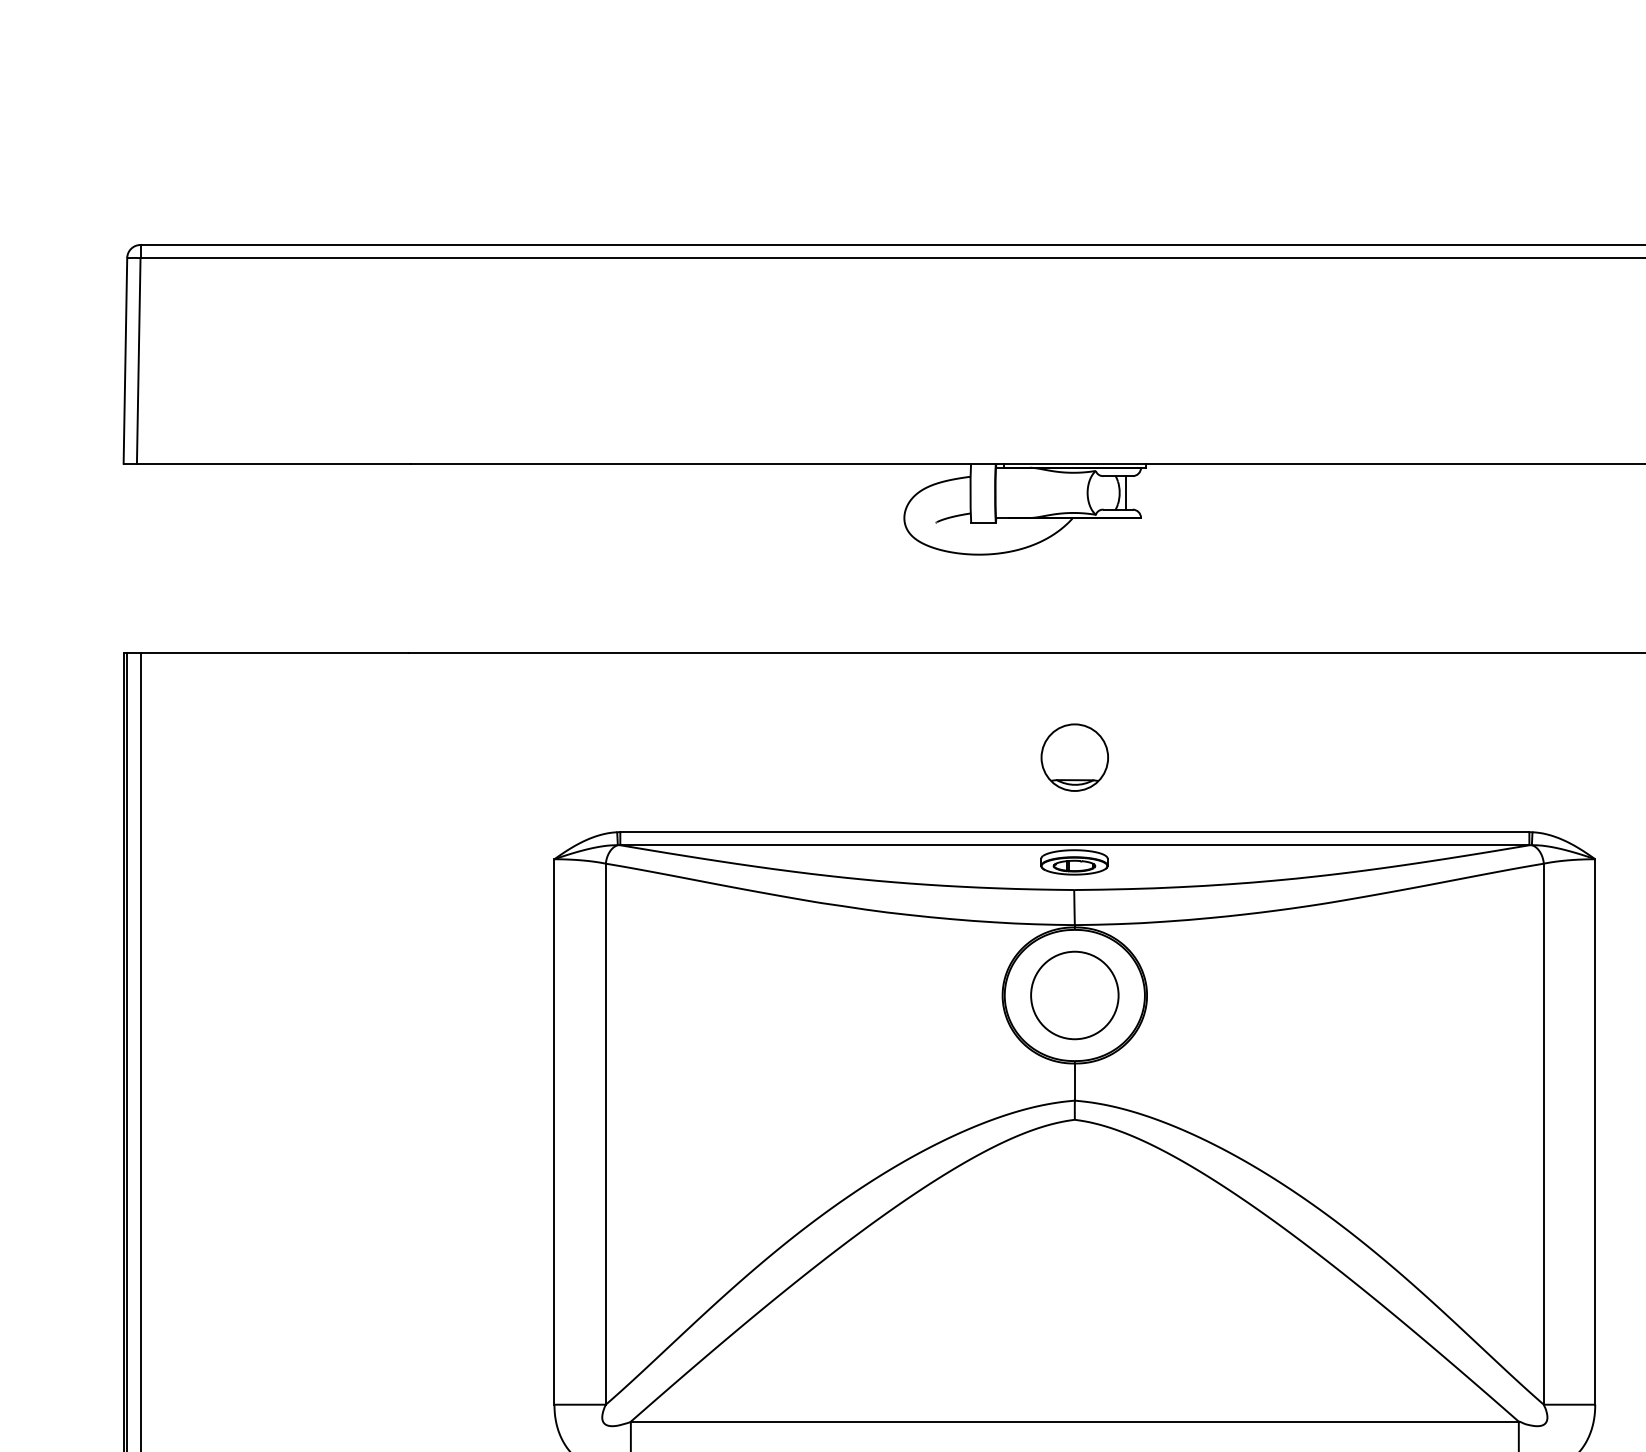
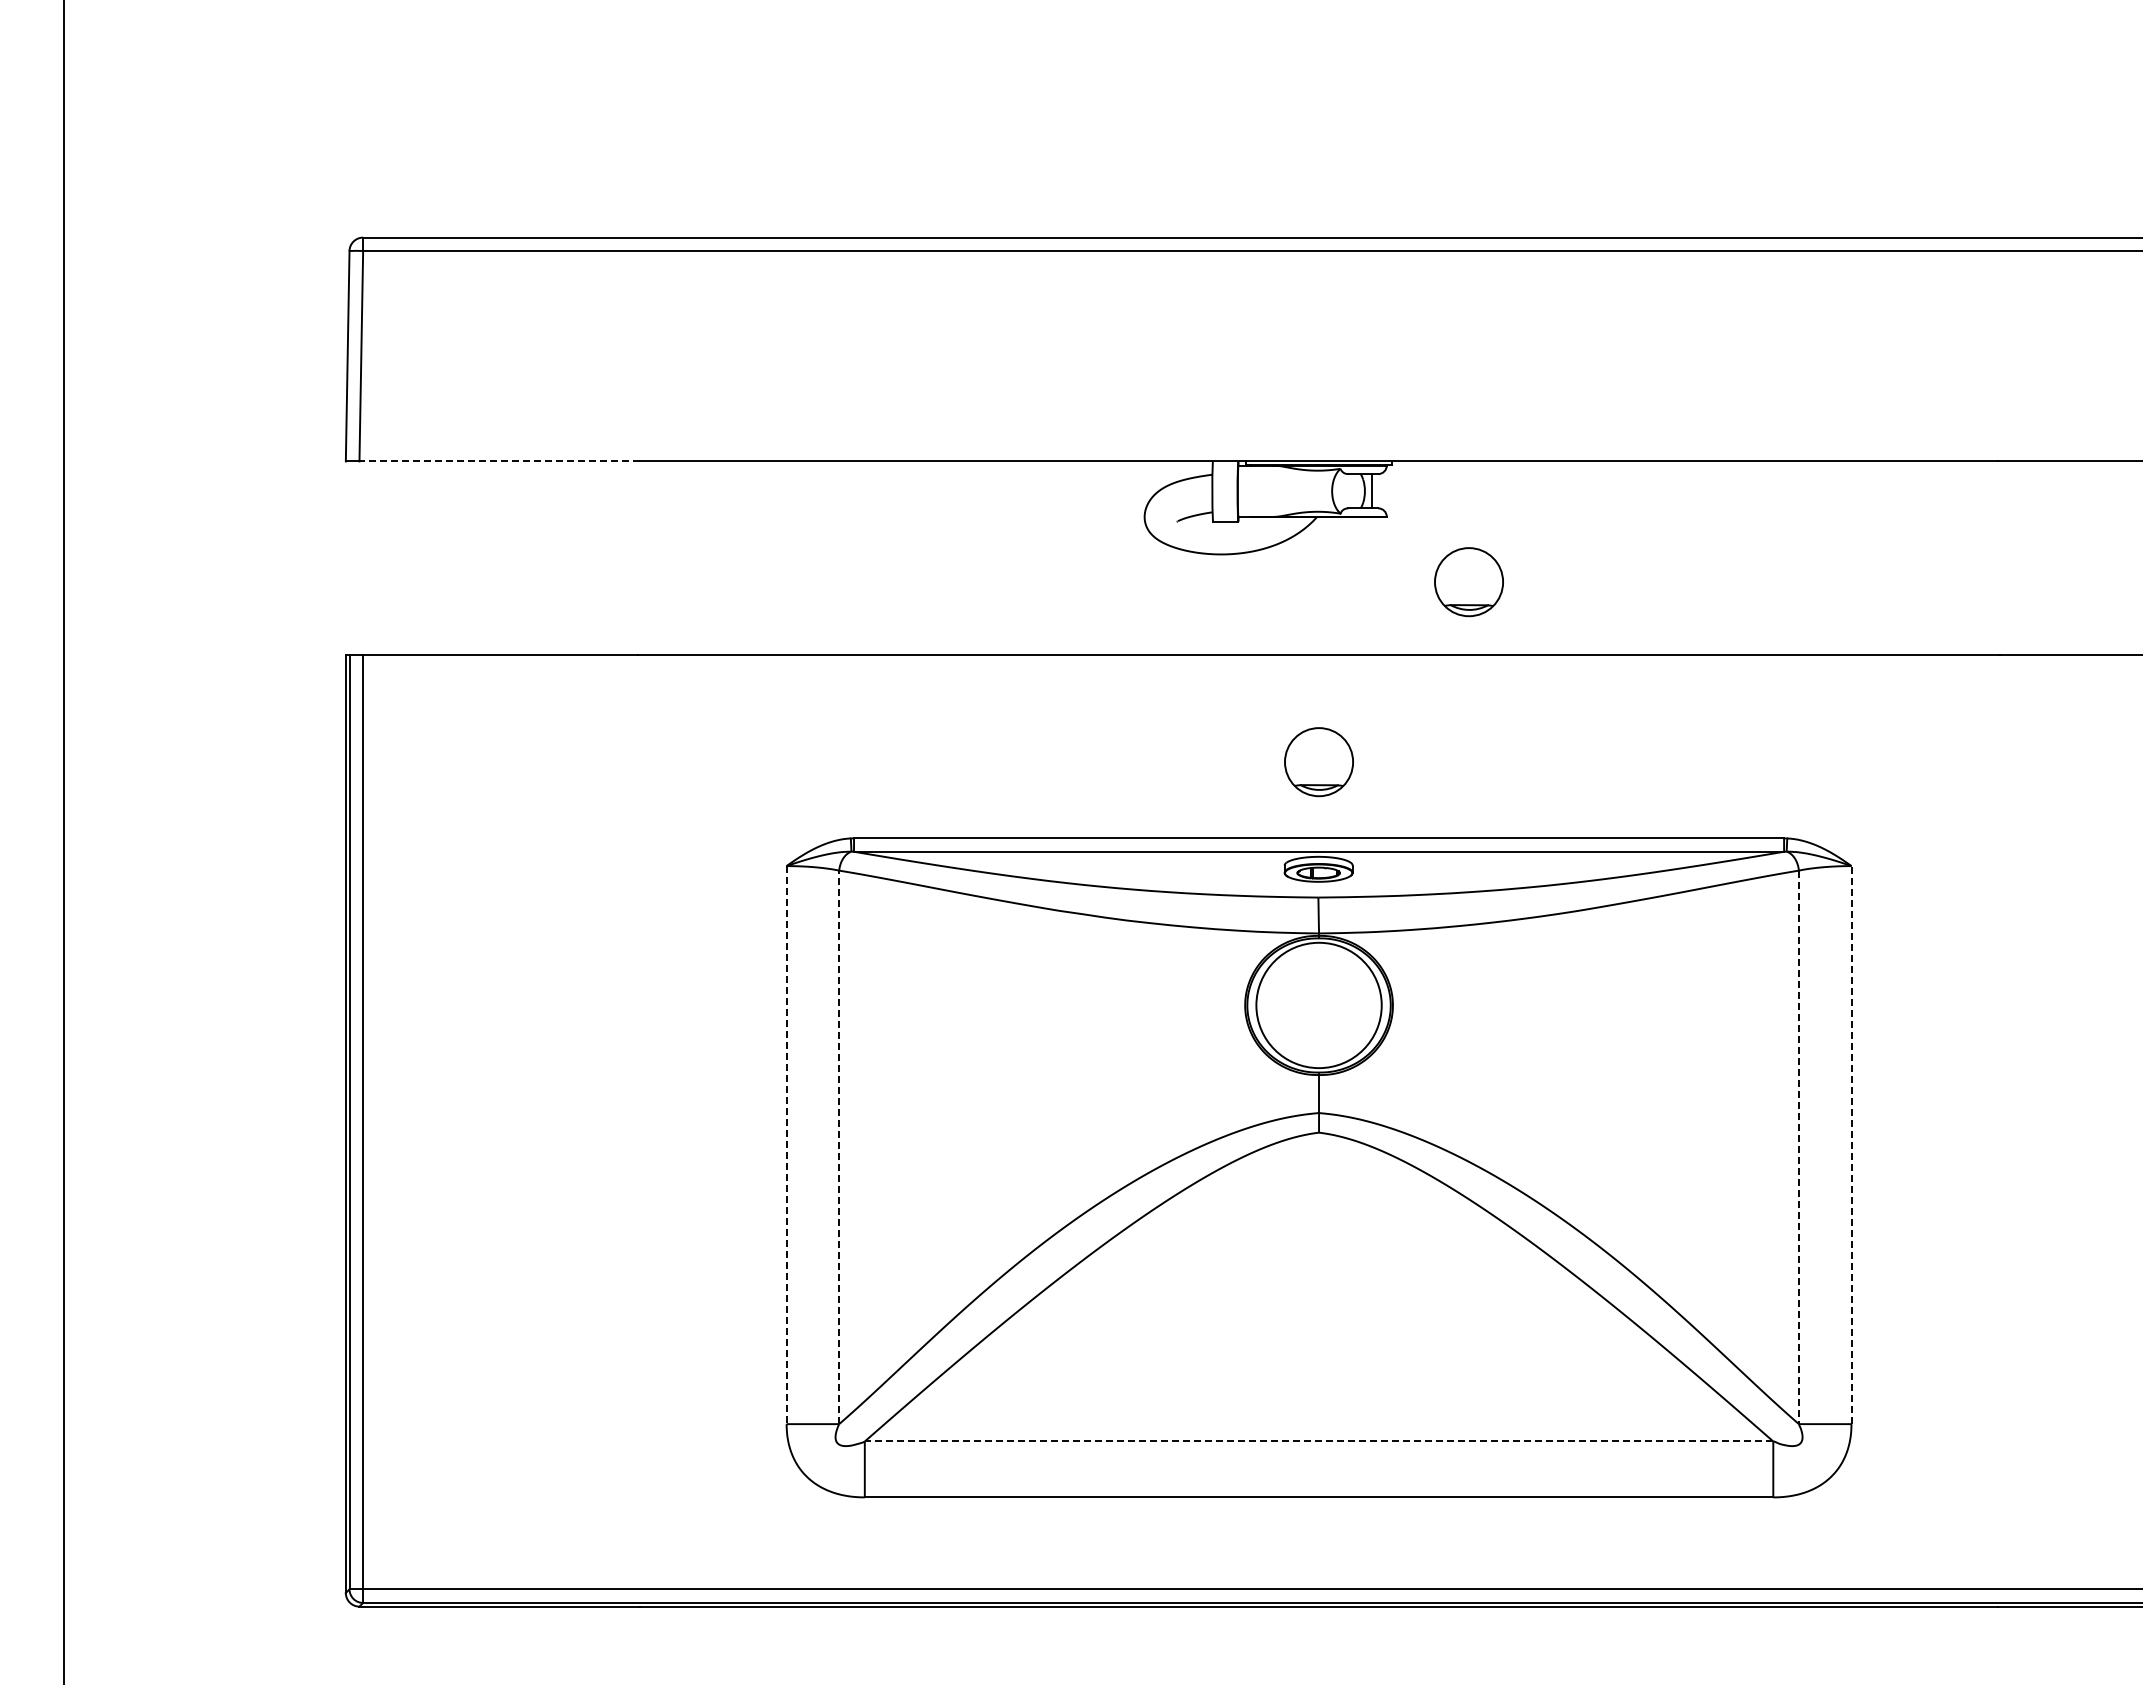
line: (273, 463) -> (499, 461), solid -> dashed
part: (1220, 582) -> (1468, 582), added
circle: (1074, 995) -> (1318, 1005), size x1.4
line: (1595, 1131) -> (1851, 1144), solid -> dashed
line: (554, 1132) -> (786, 1145), solid -> dashed
line: (606, 1134) -> (839, 1147), solid -> dashed
line: (1543, 1134) -> (1798, 1147), solid -> dashed
line: (1074, 1421) -> (1318, 1441), solid -> dashed

